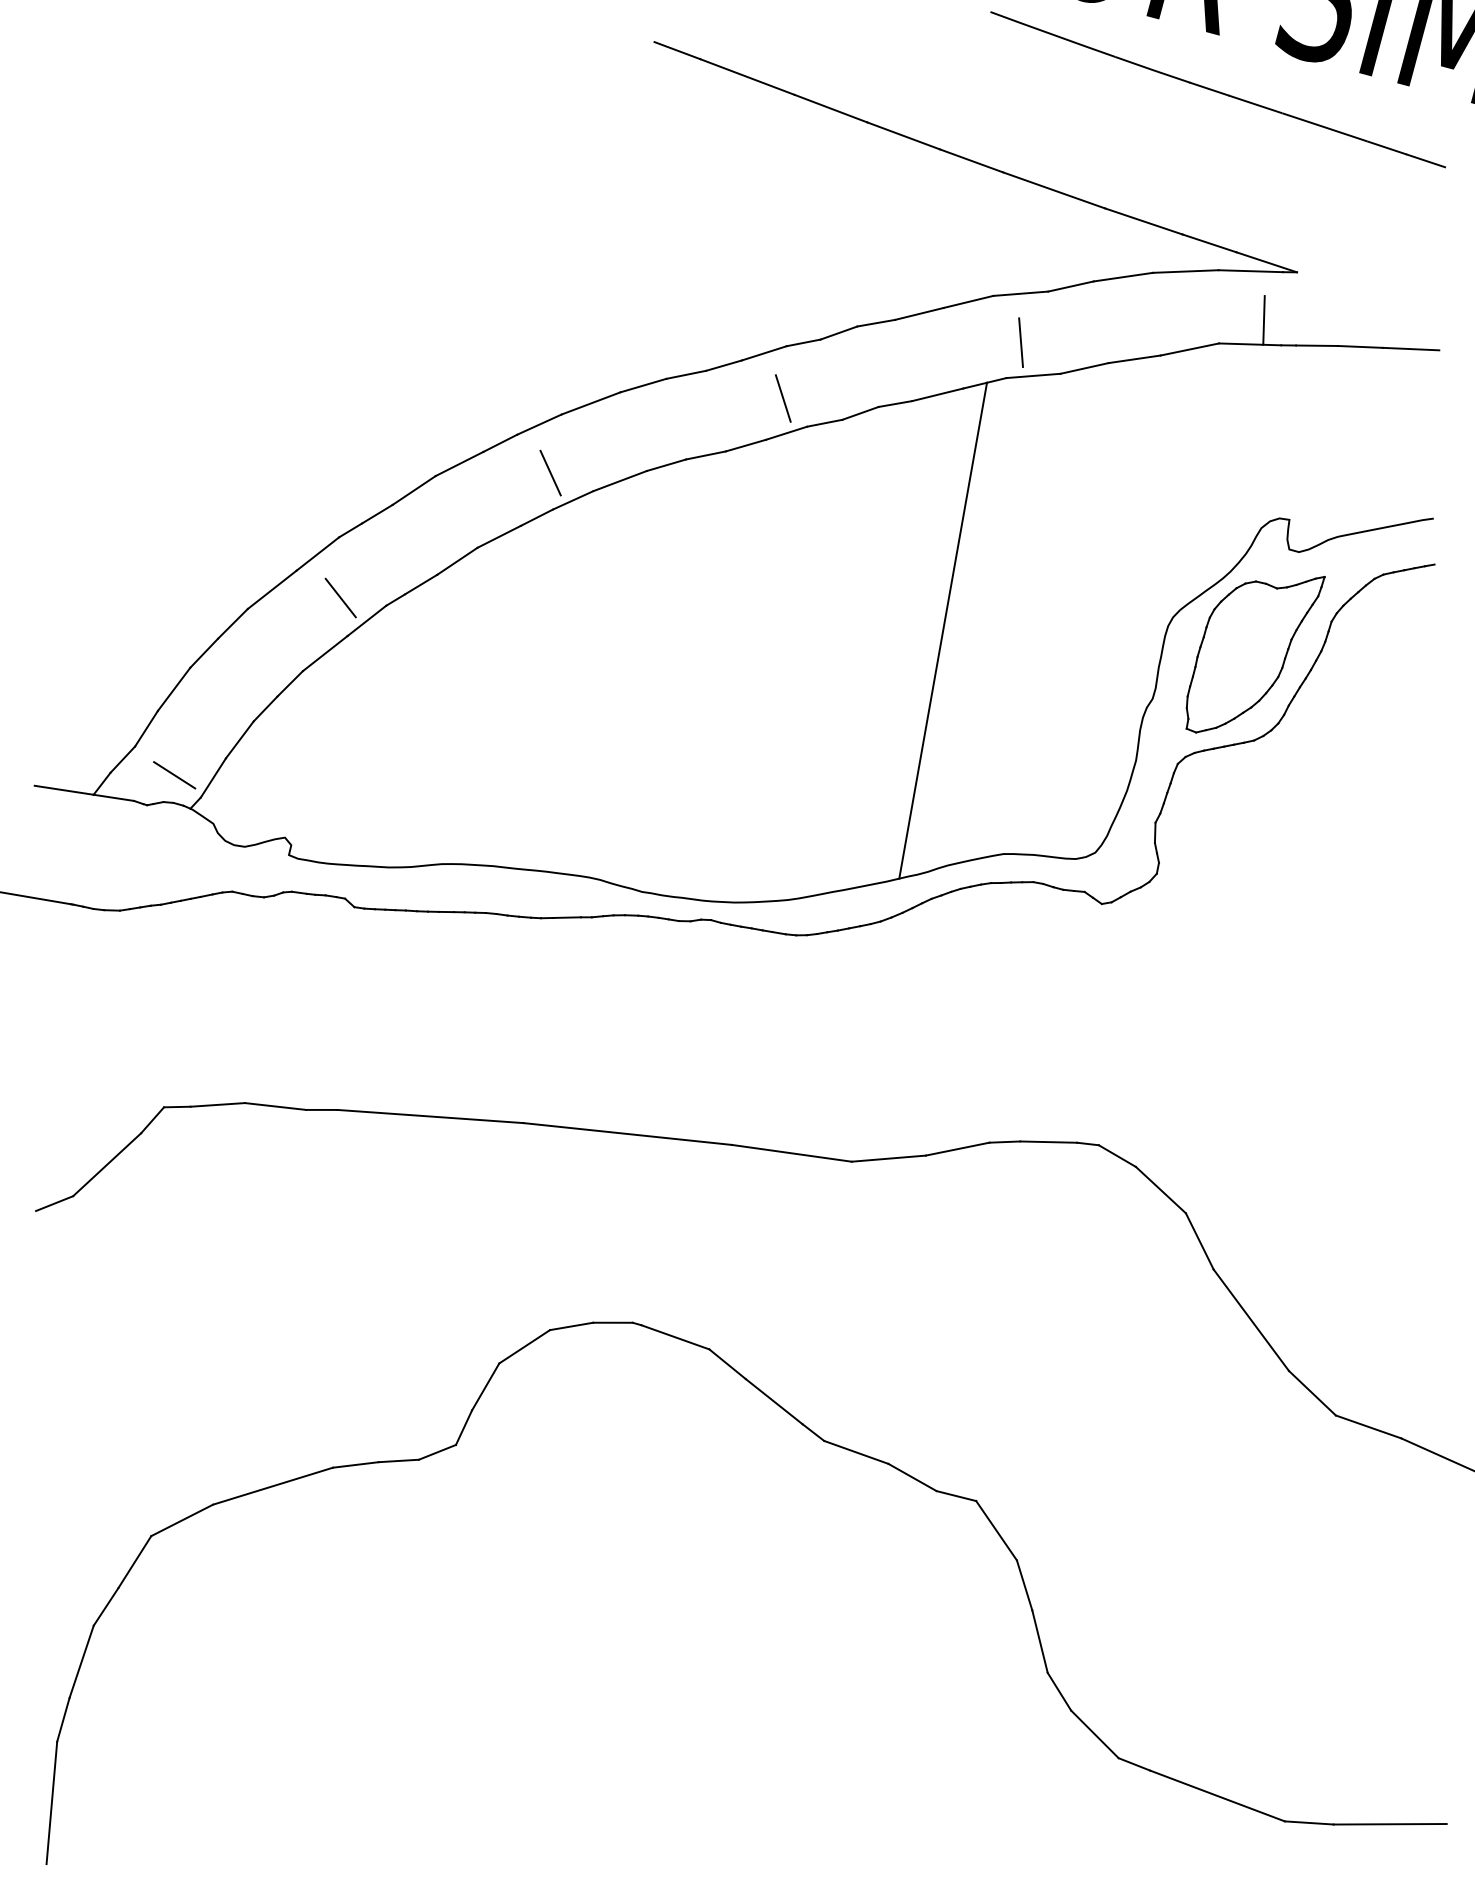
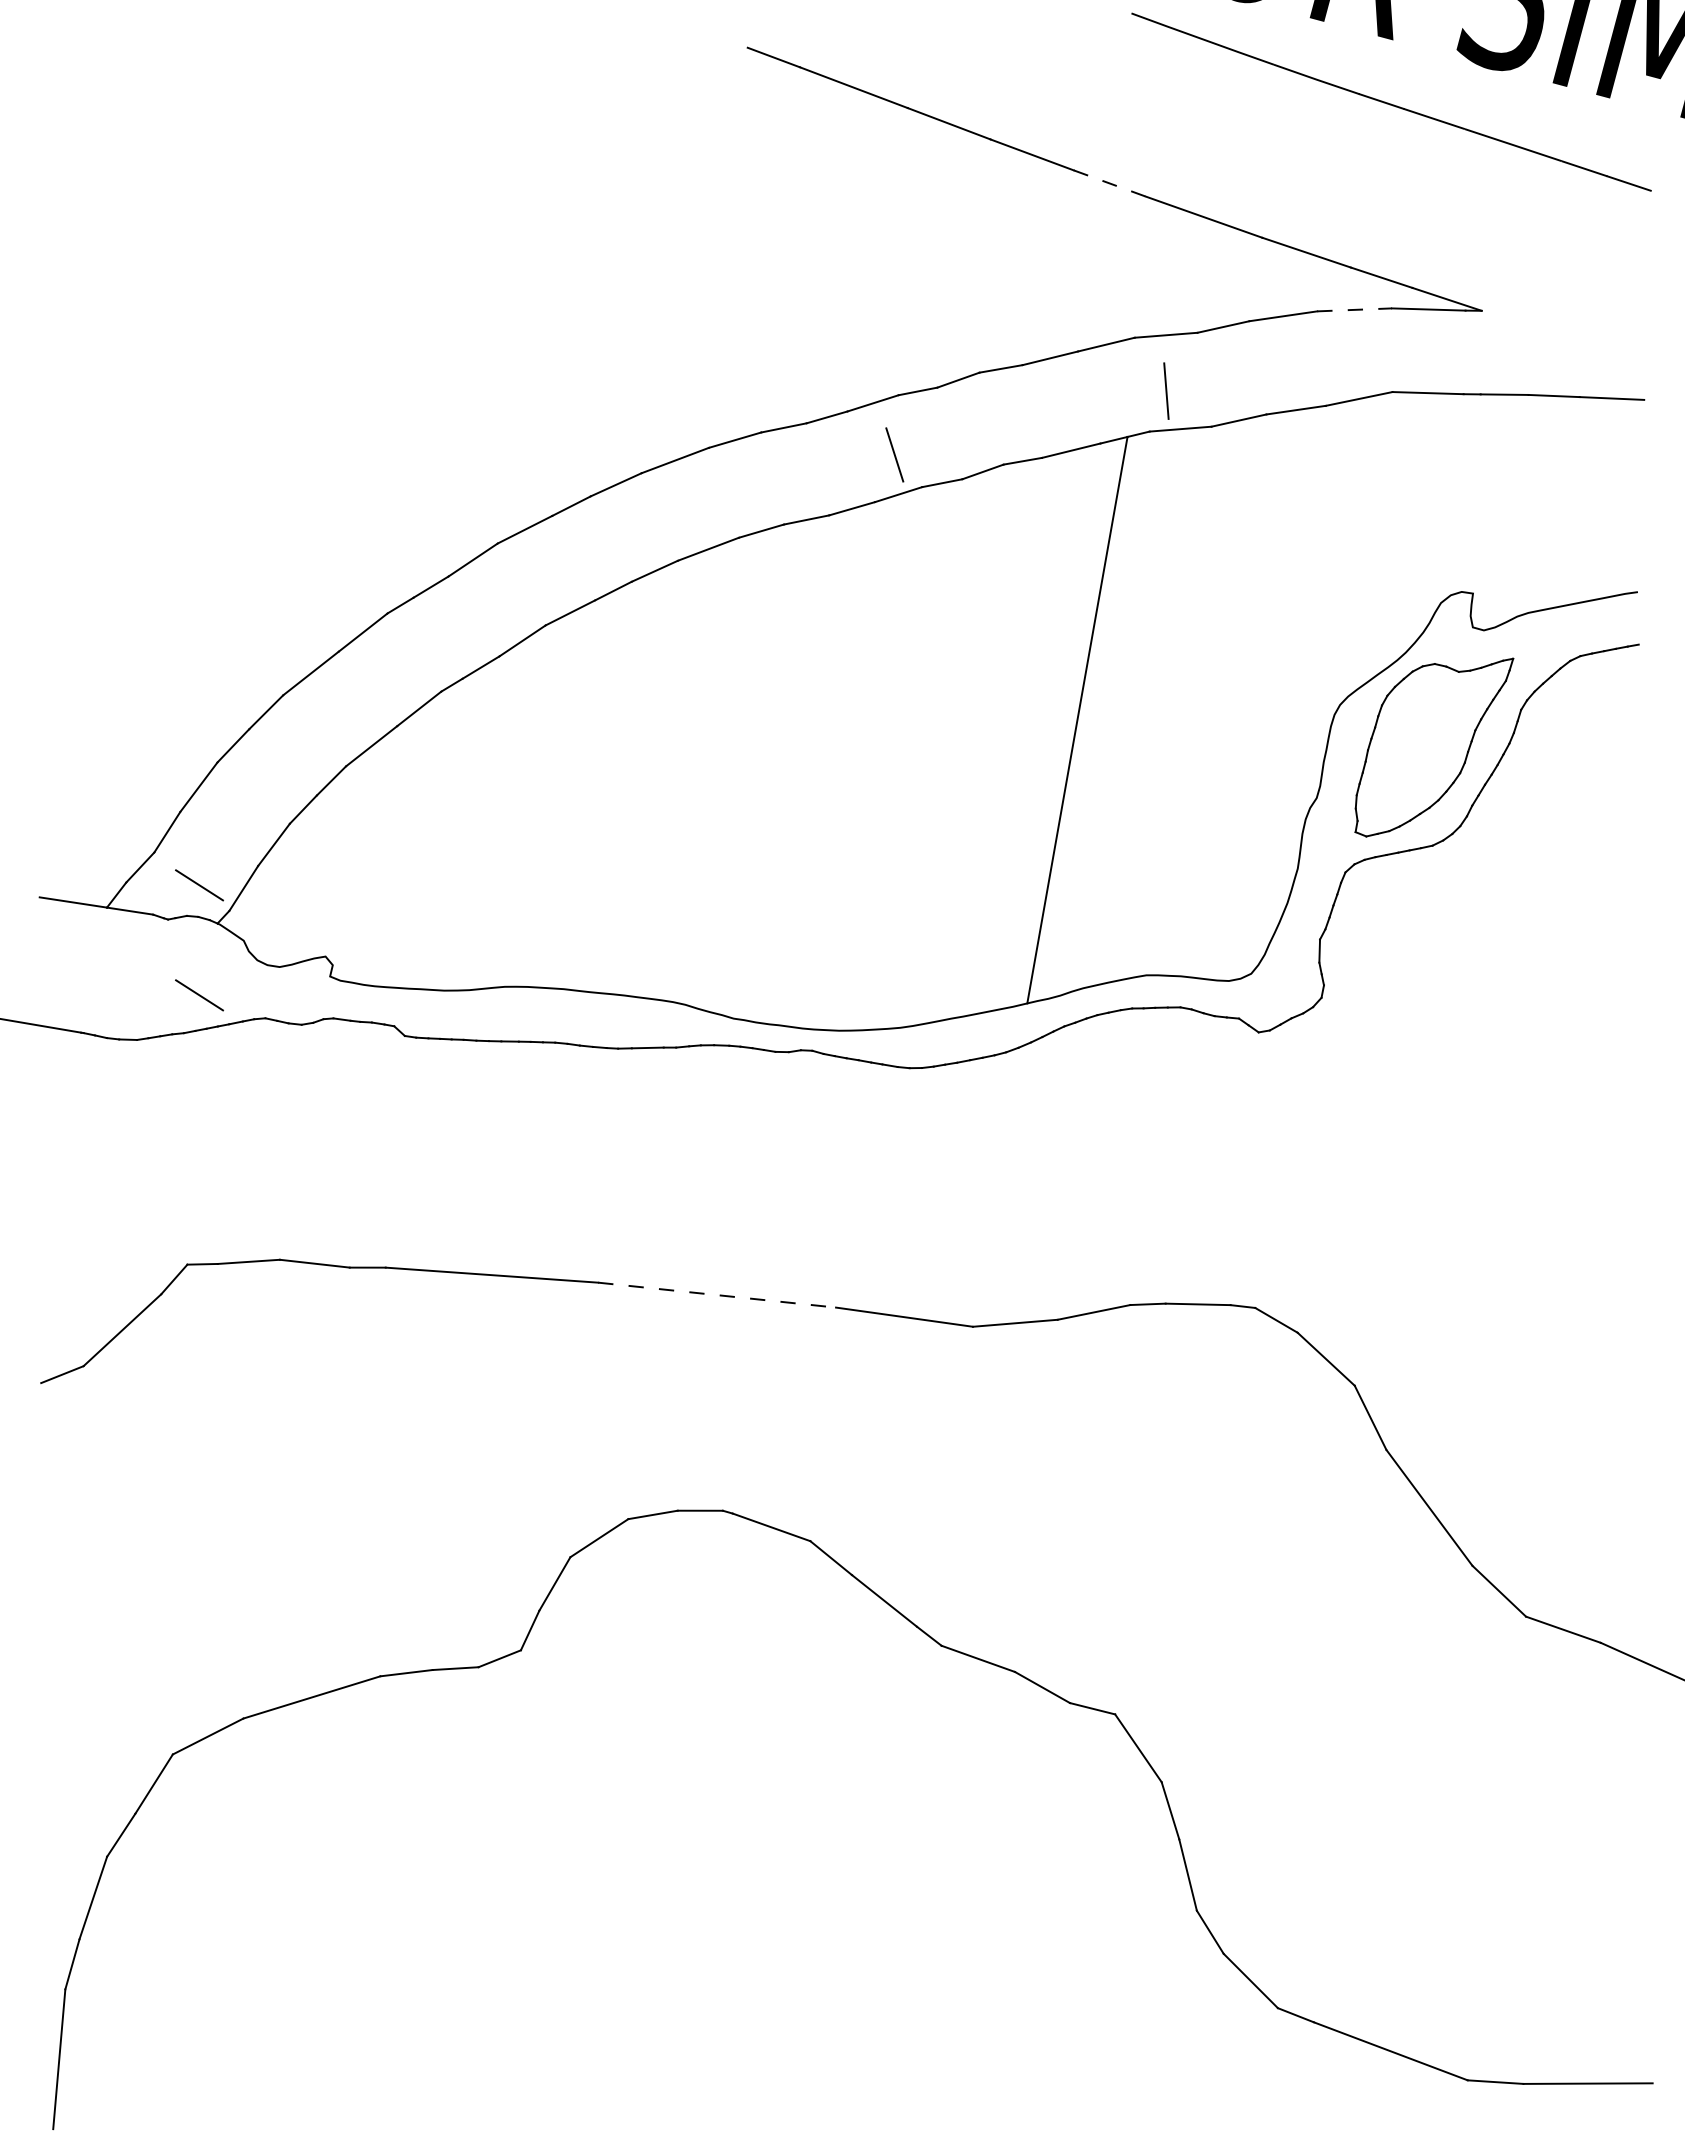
line: (972, 160) -> (1110, 183), solid -> dashed
line: (1186, 271) -> (1355, 309), solid -> dashed
line: (1263, 320) -> (1443, 365), removed
line: (550, 472) -> (628, 539), removed
line: (340, 597) -> (389, 682), removed
line: (174, 871) -> (199, 995), added
line: (628, 1134) -> (717, 1295), solid -> dashed

